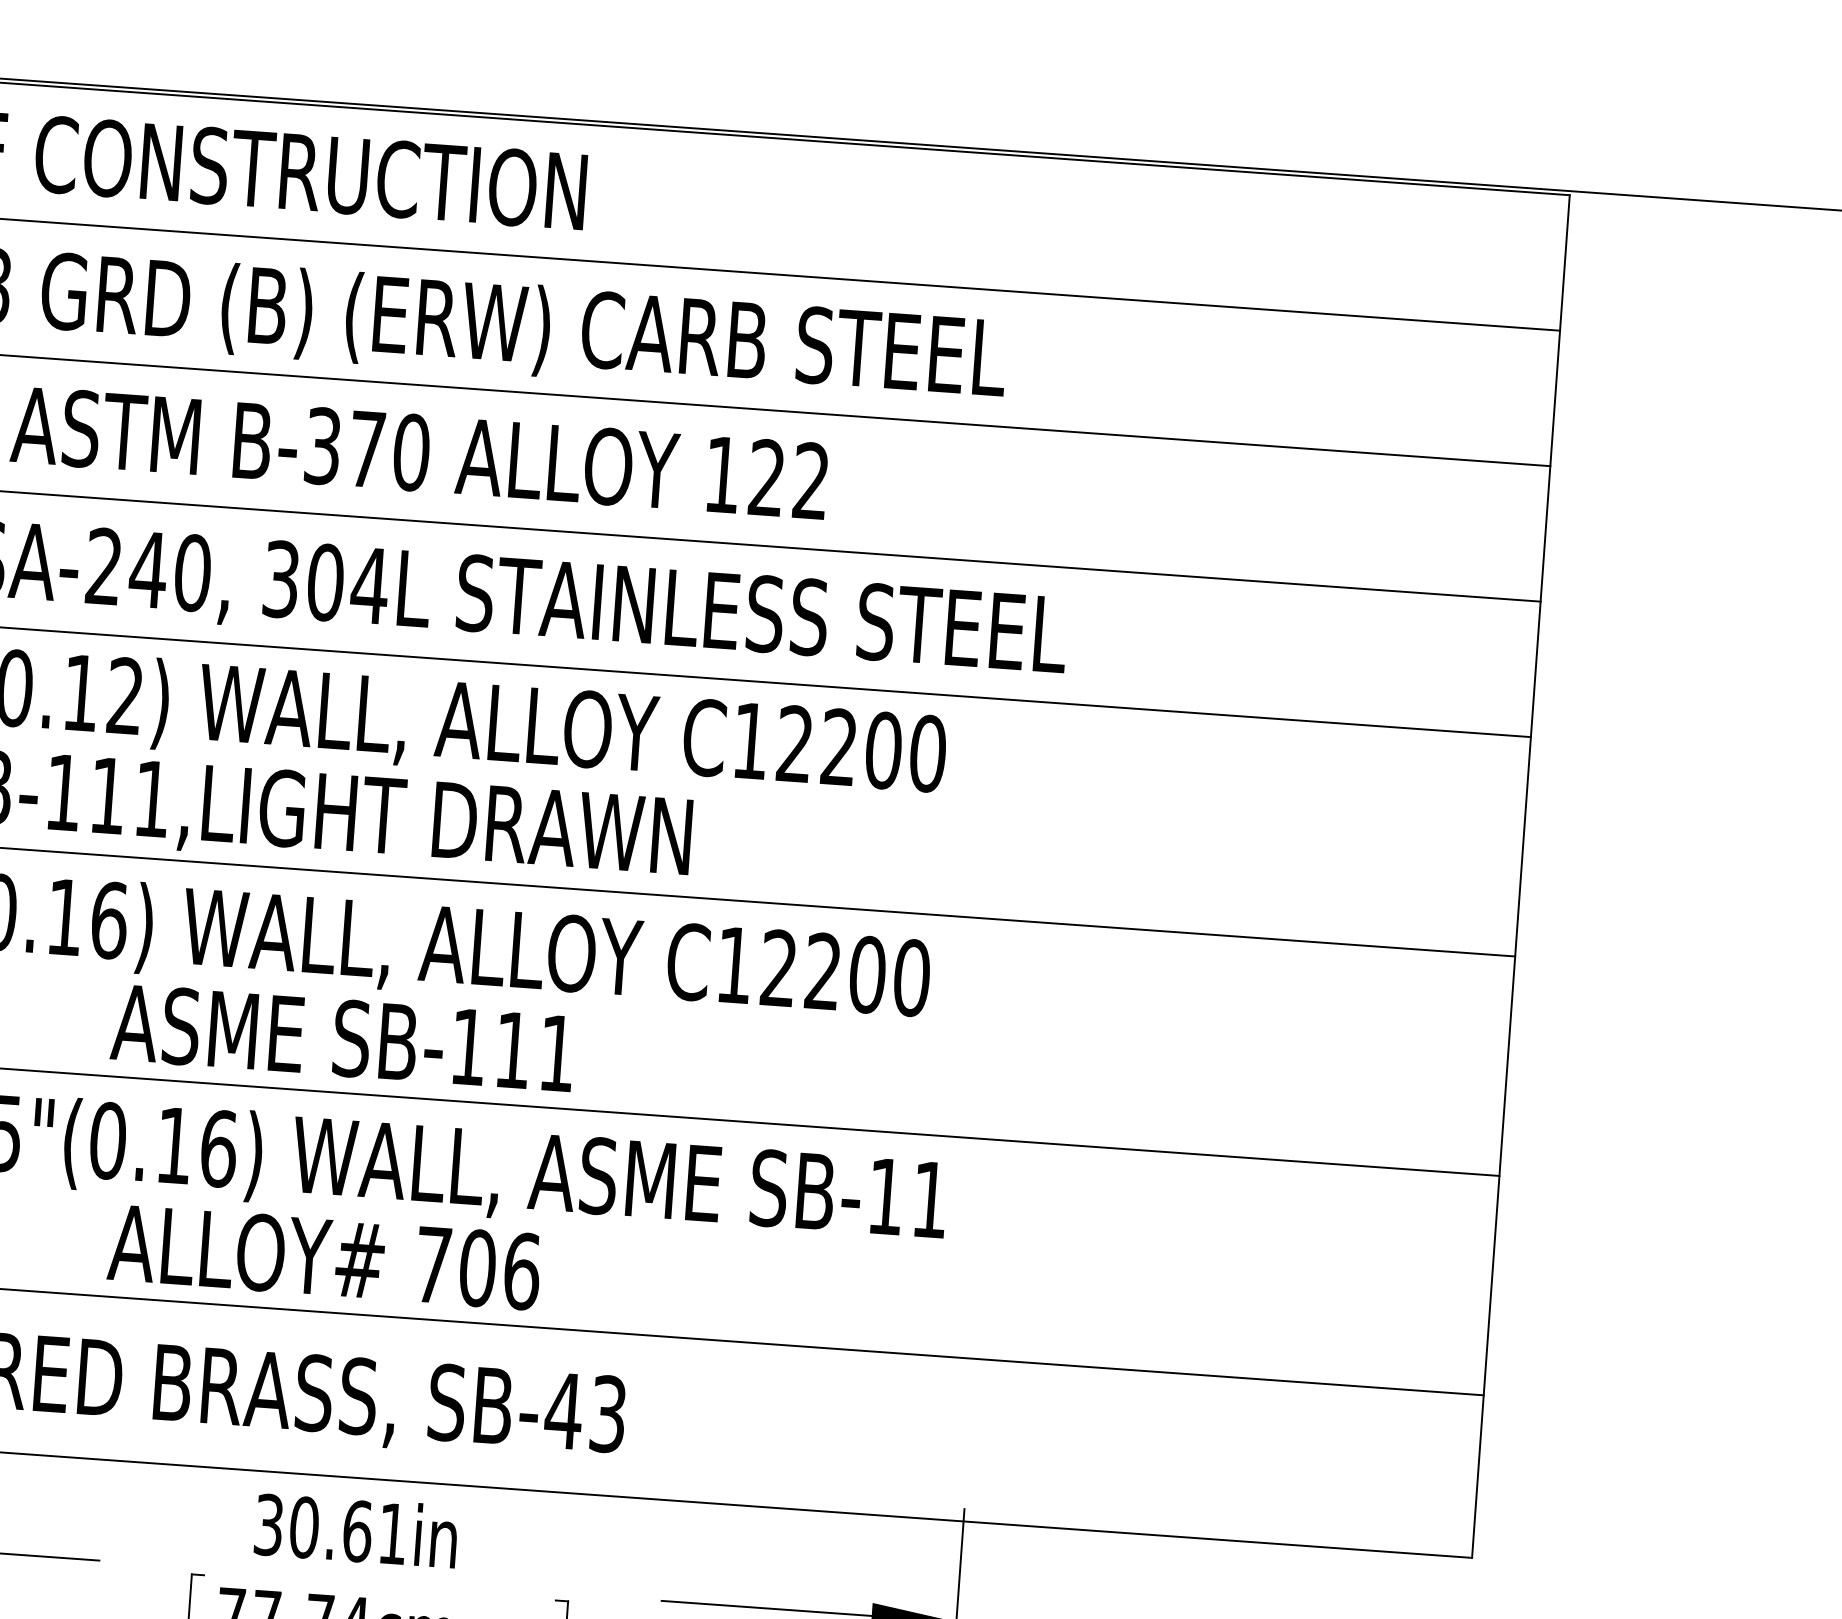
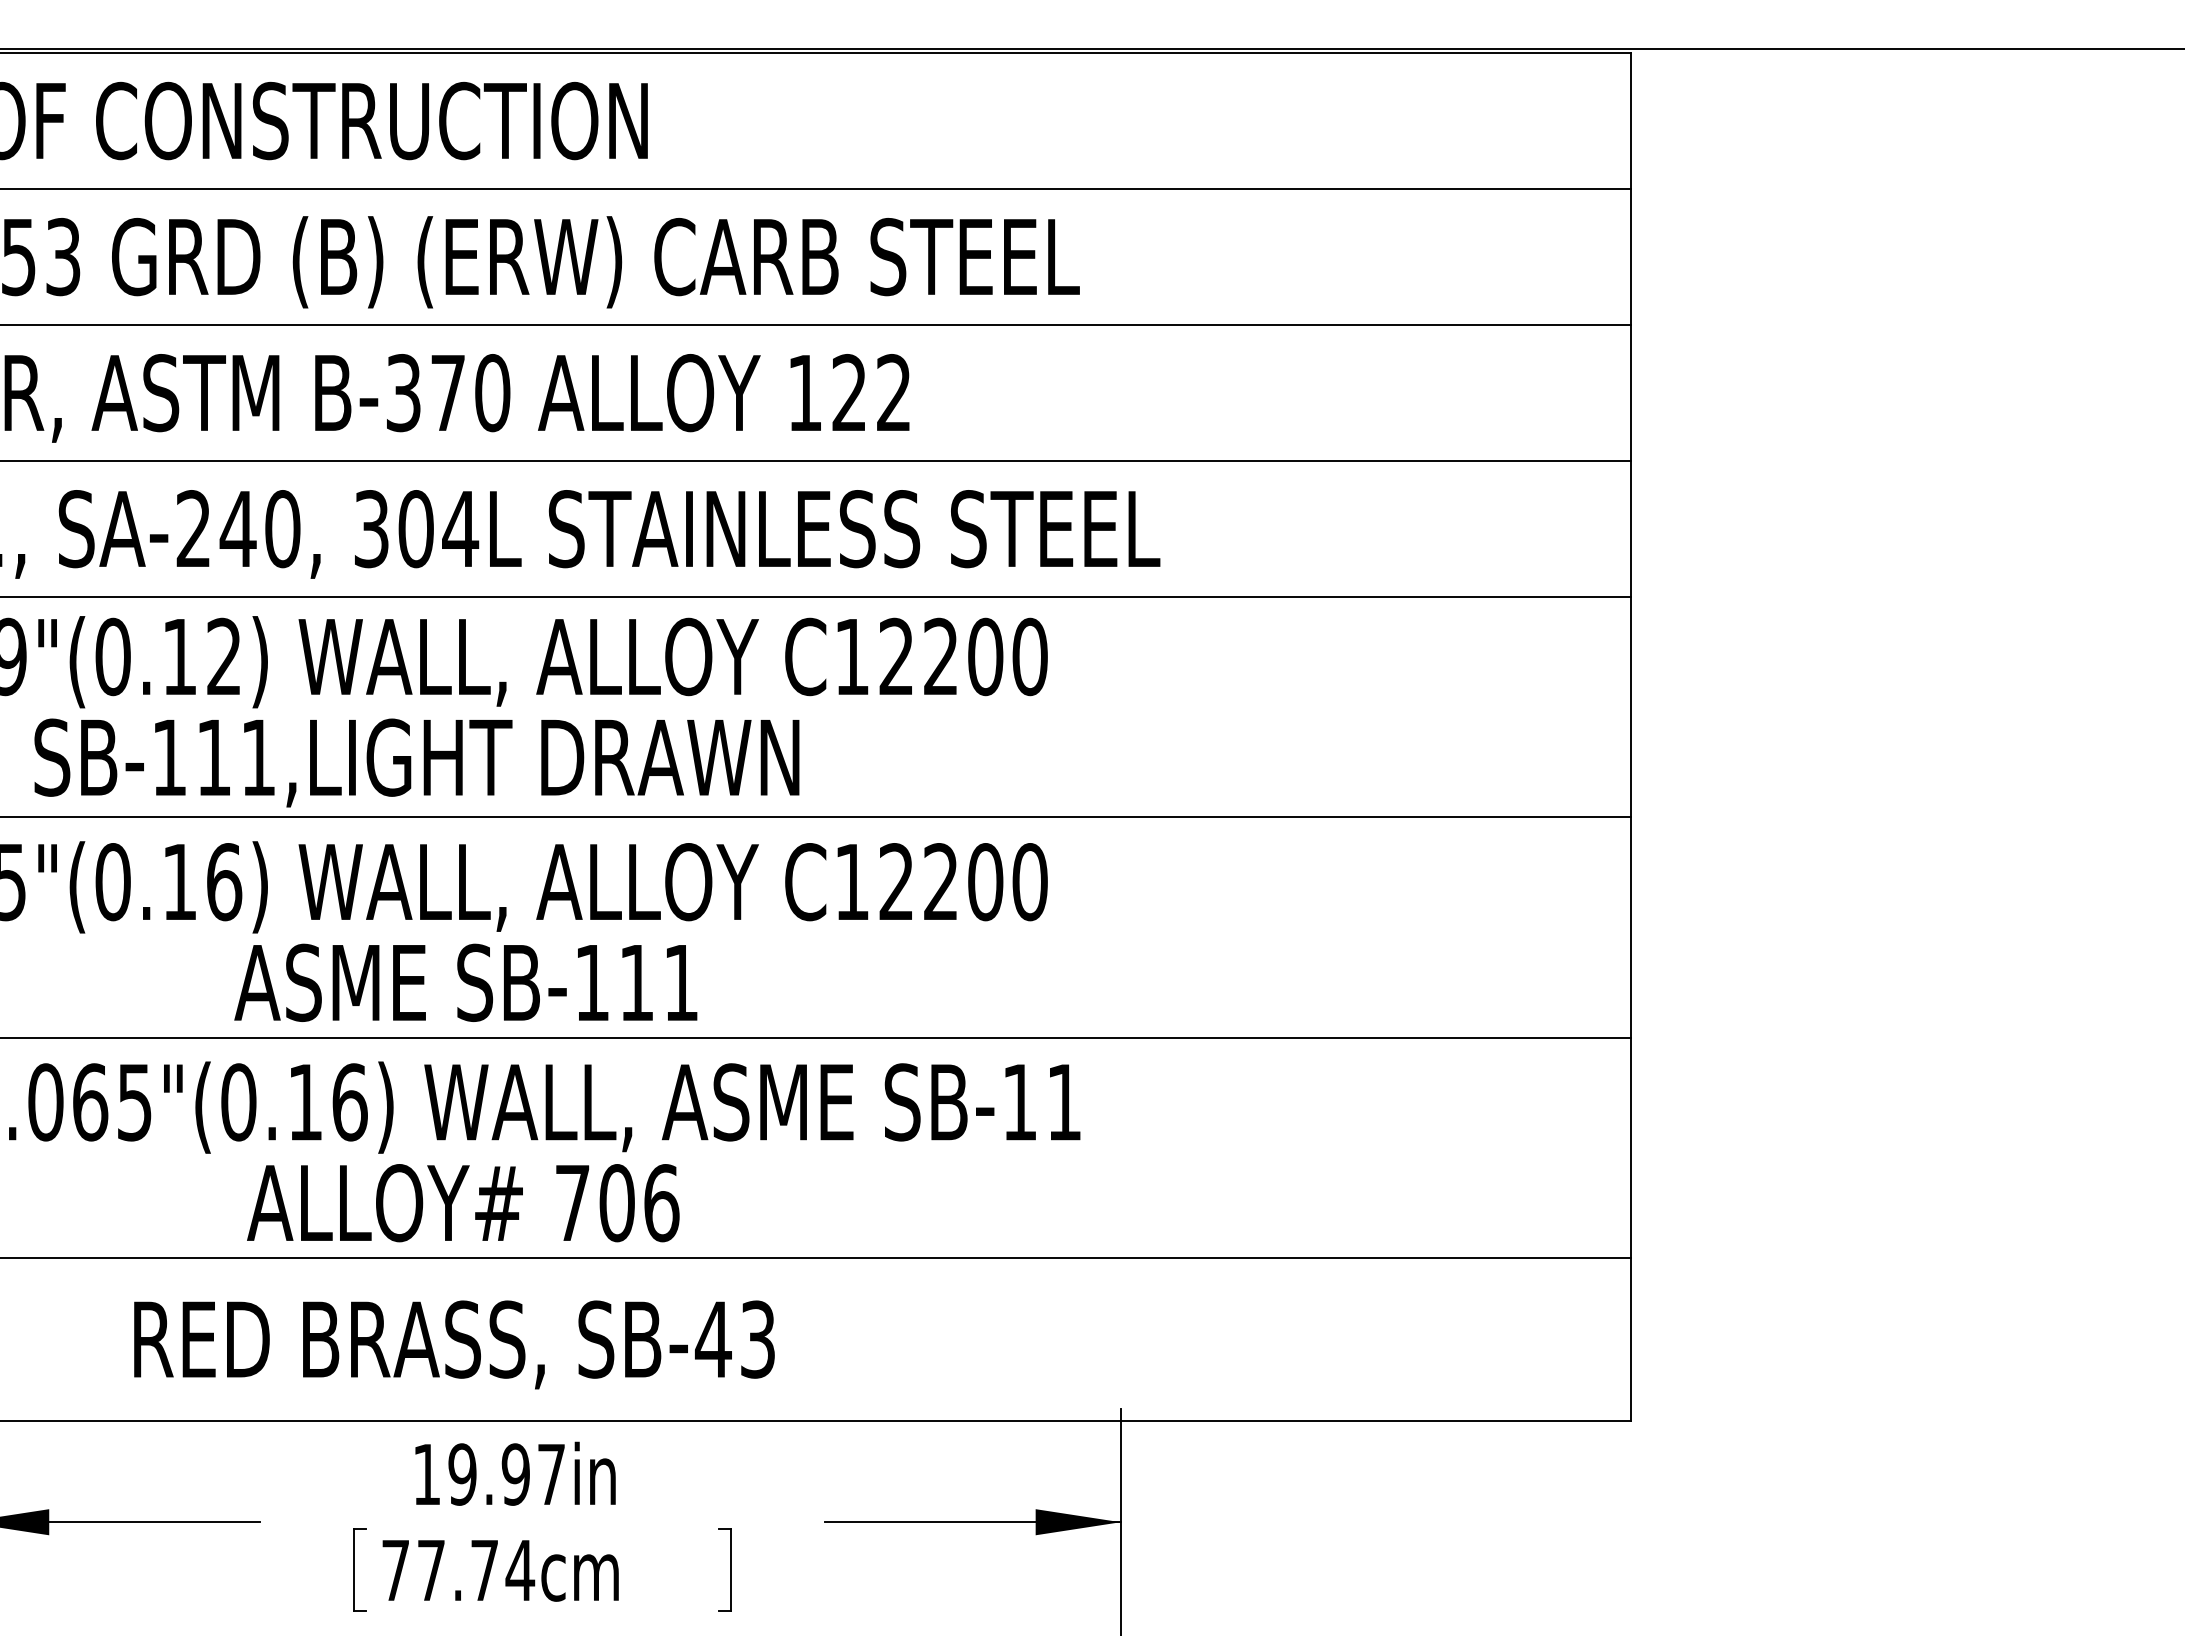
text: (330, 1529) -> (488, 1474), 30.61in -> 19.97in

